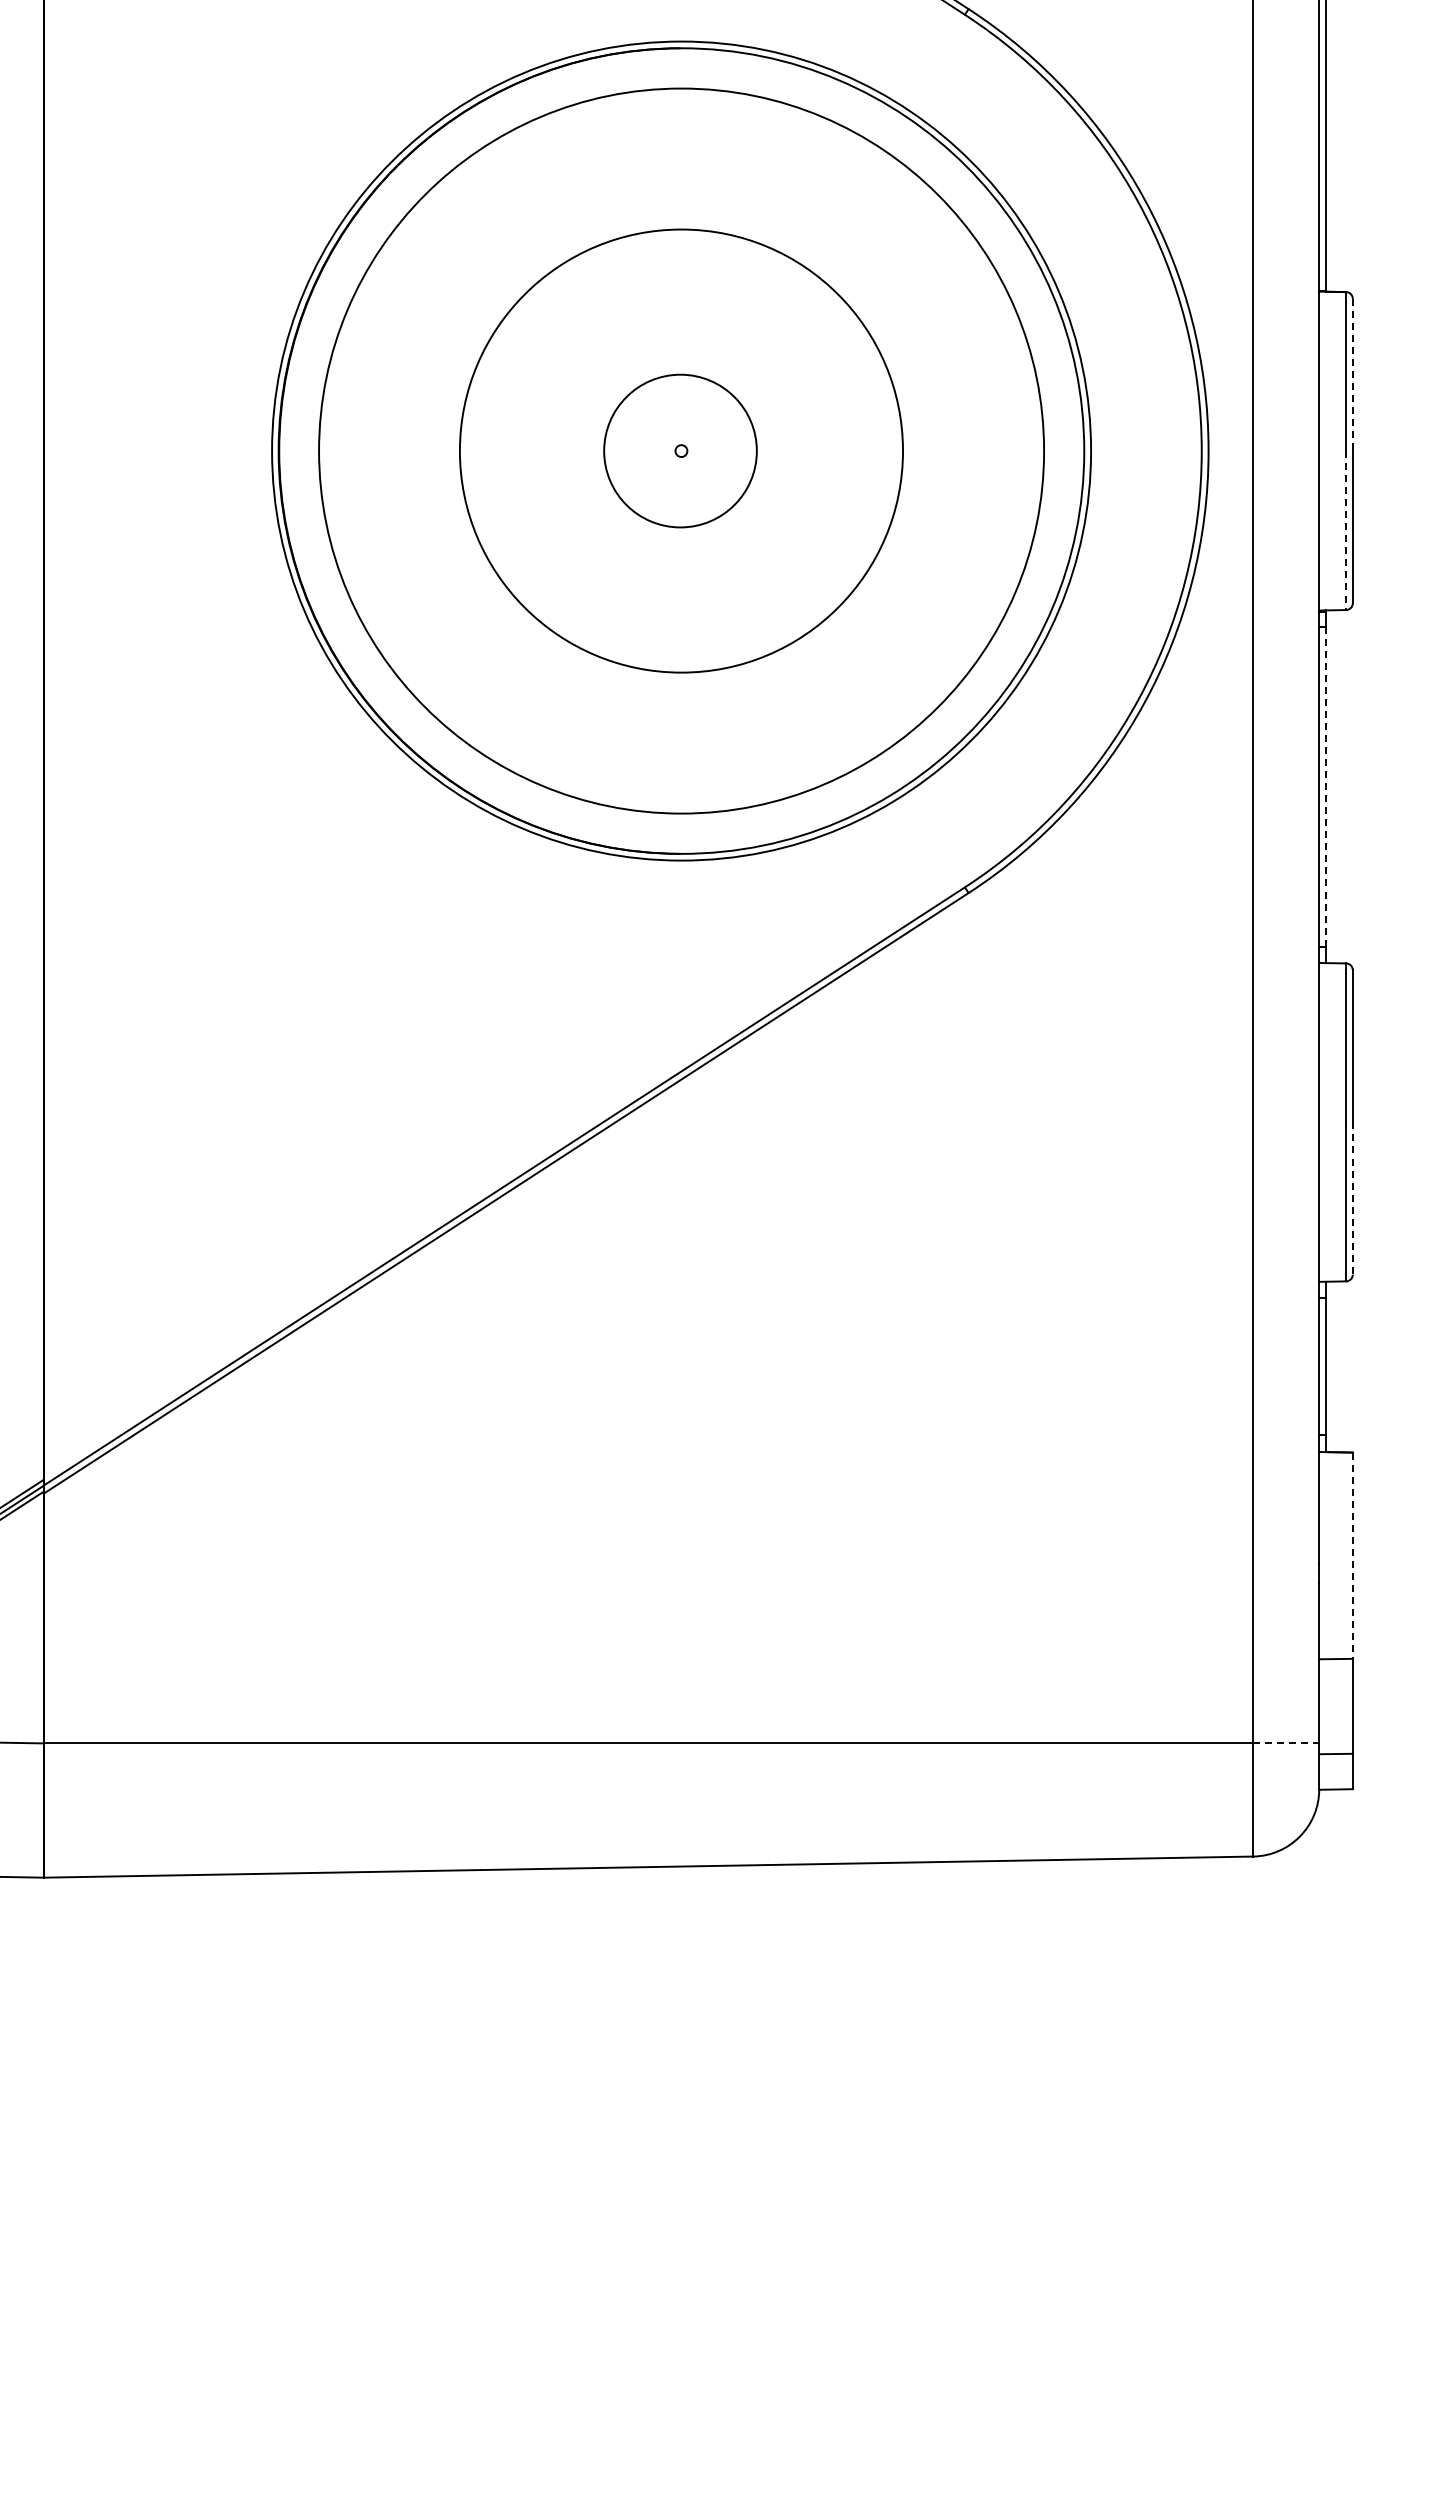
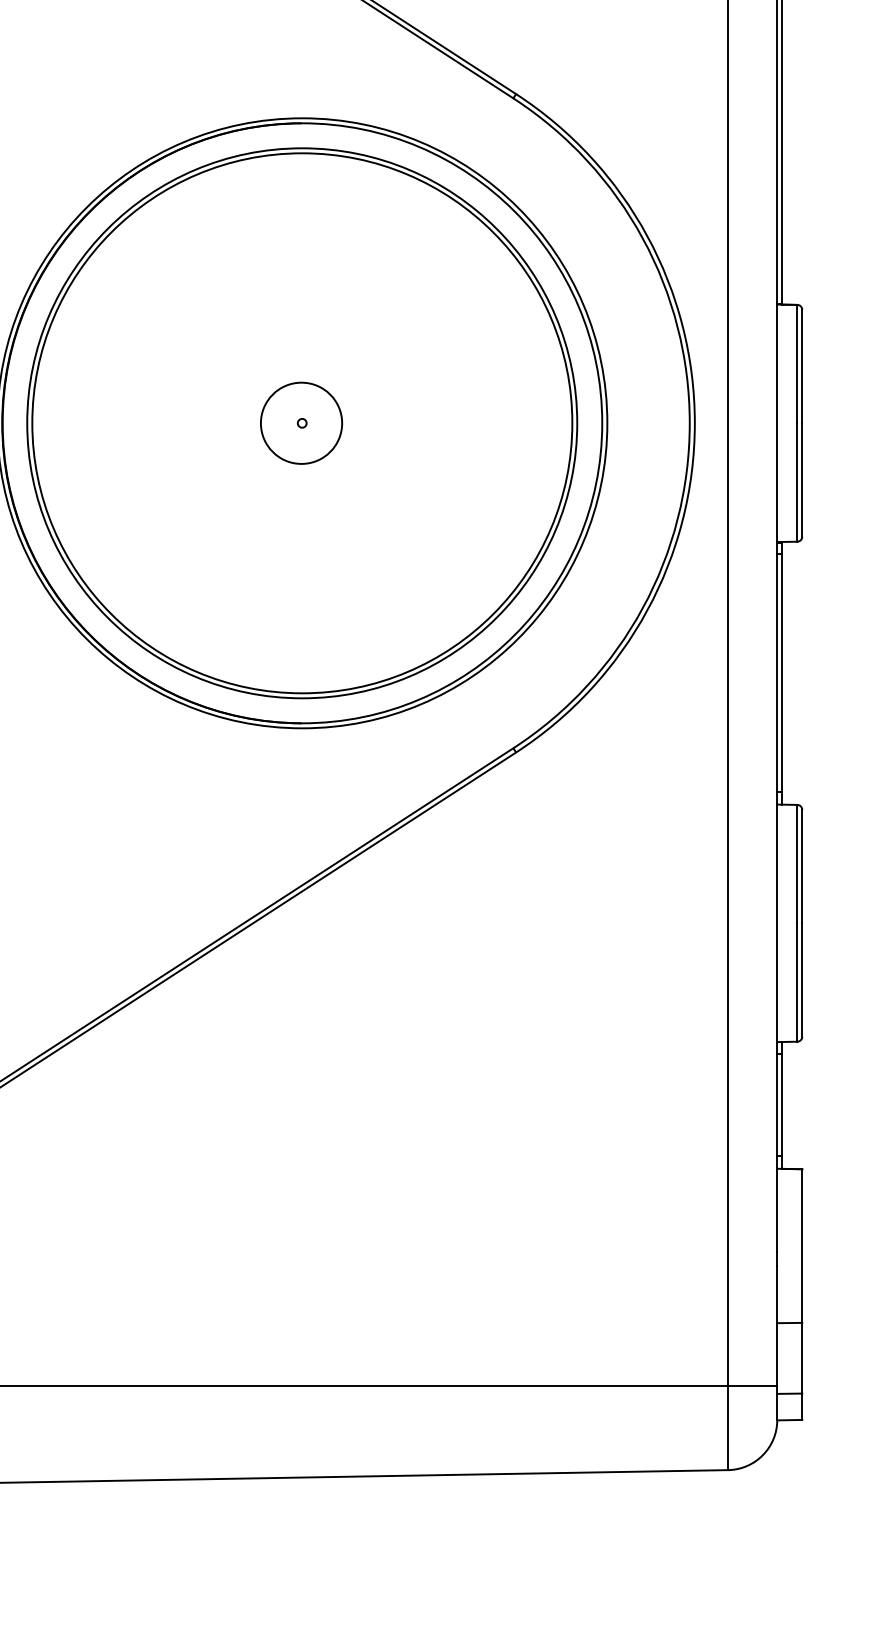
line: (1352, 375) -> (802, 367), dashed -> solid
circle: (680, 450) -> (301, 422), size x0.71
circle: (681, 450) -> (302, 422), size x1.67
line: (1346, 531) -> (797, 483), dashed -> solid
line: (1325, 786) -> (781, 673), dashed -> solid
line: (1352, 1199) -> (802, 980), dashed -> solid
line: (1352, 1556) -> (802, 1246), dashed -> solid
line: (1286, 1743) -> (752, 1385), dashed -> solid

